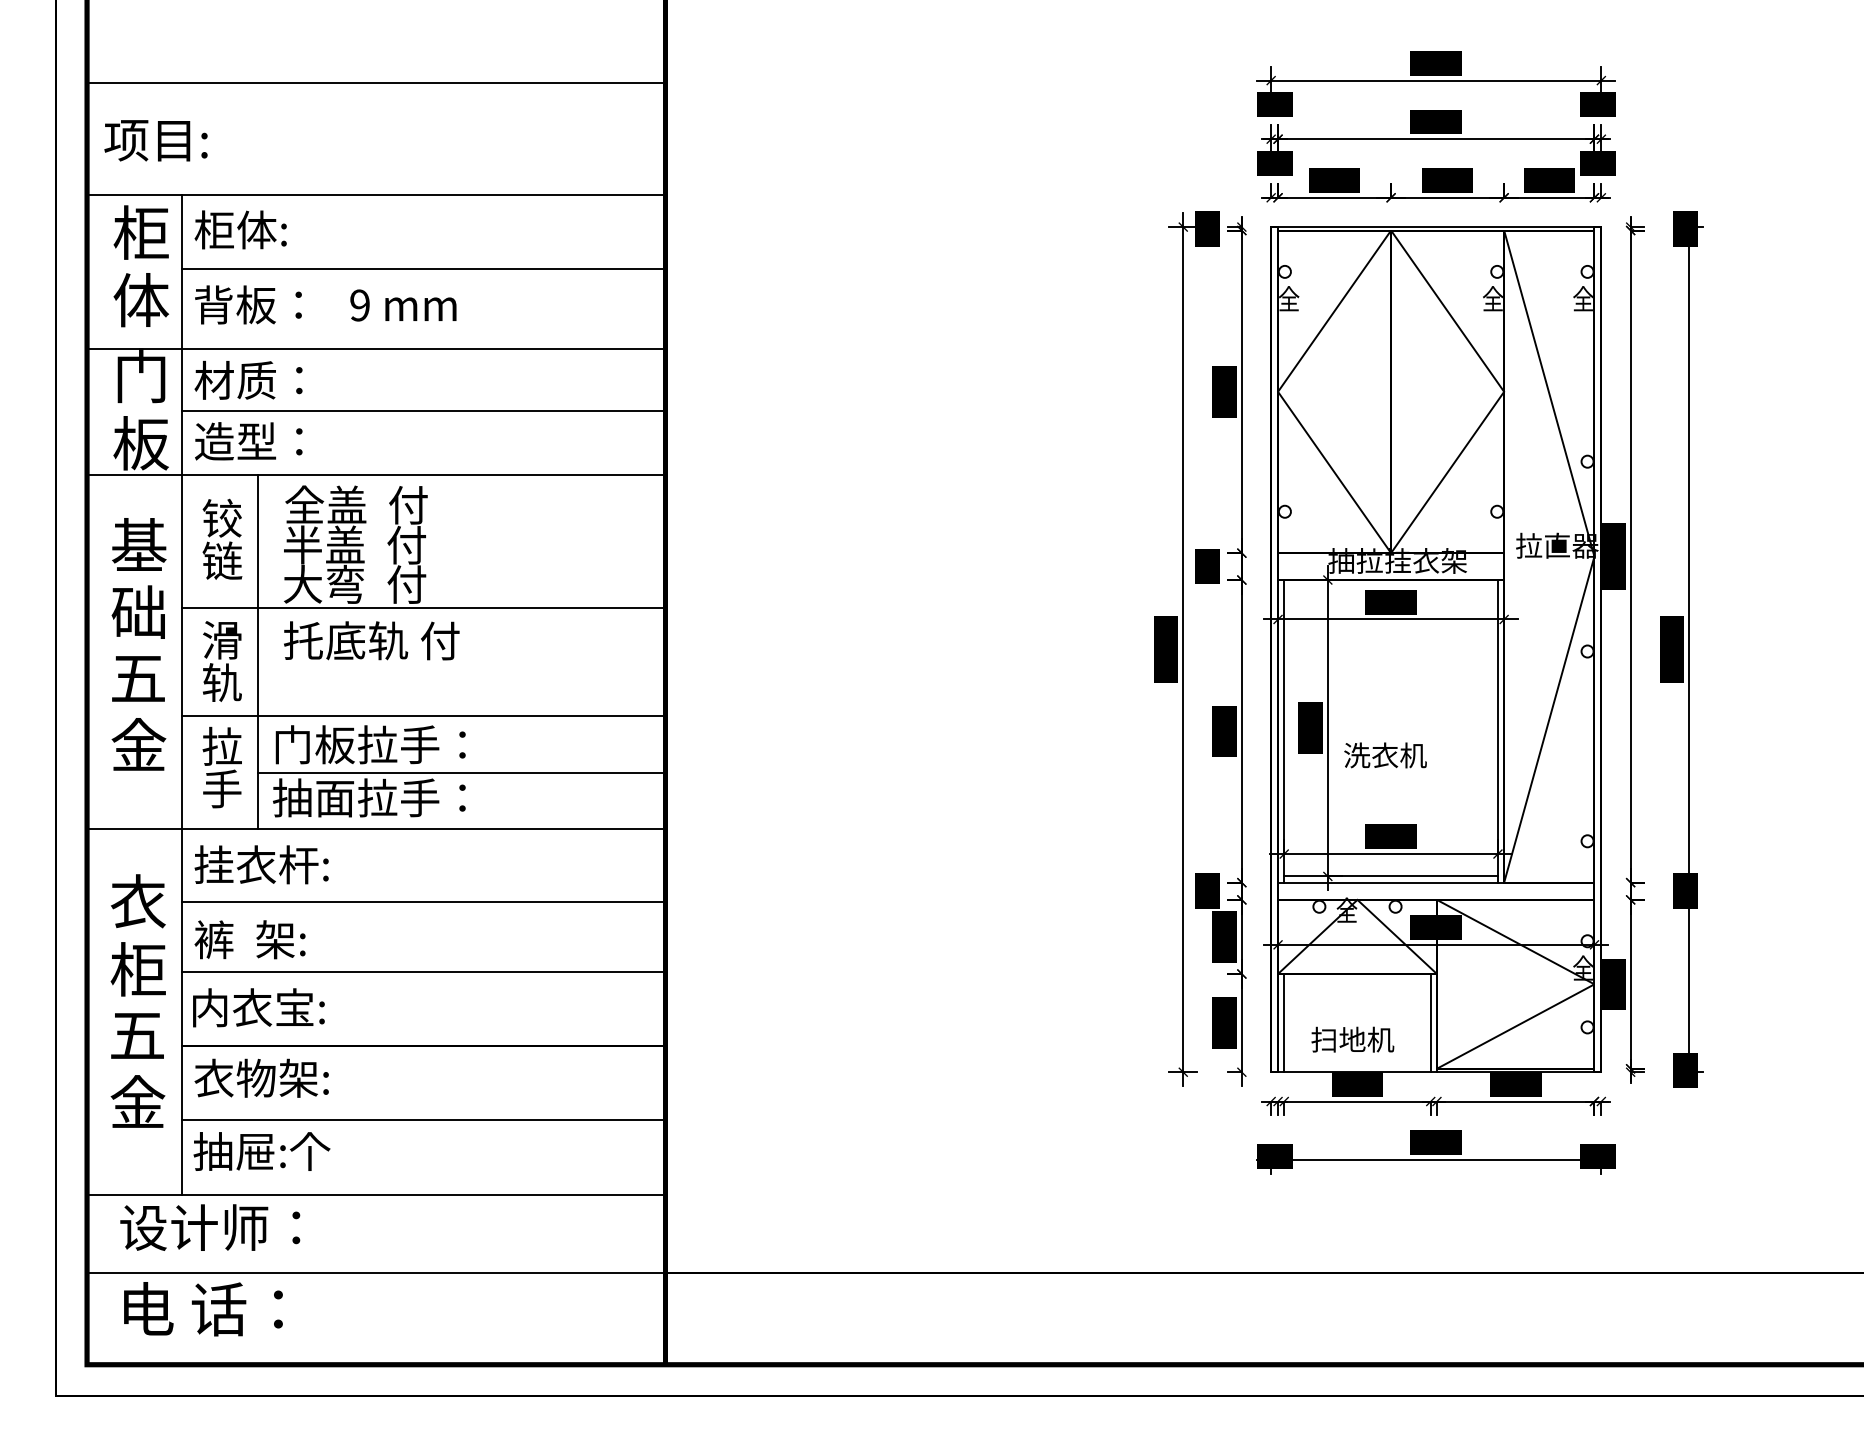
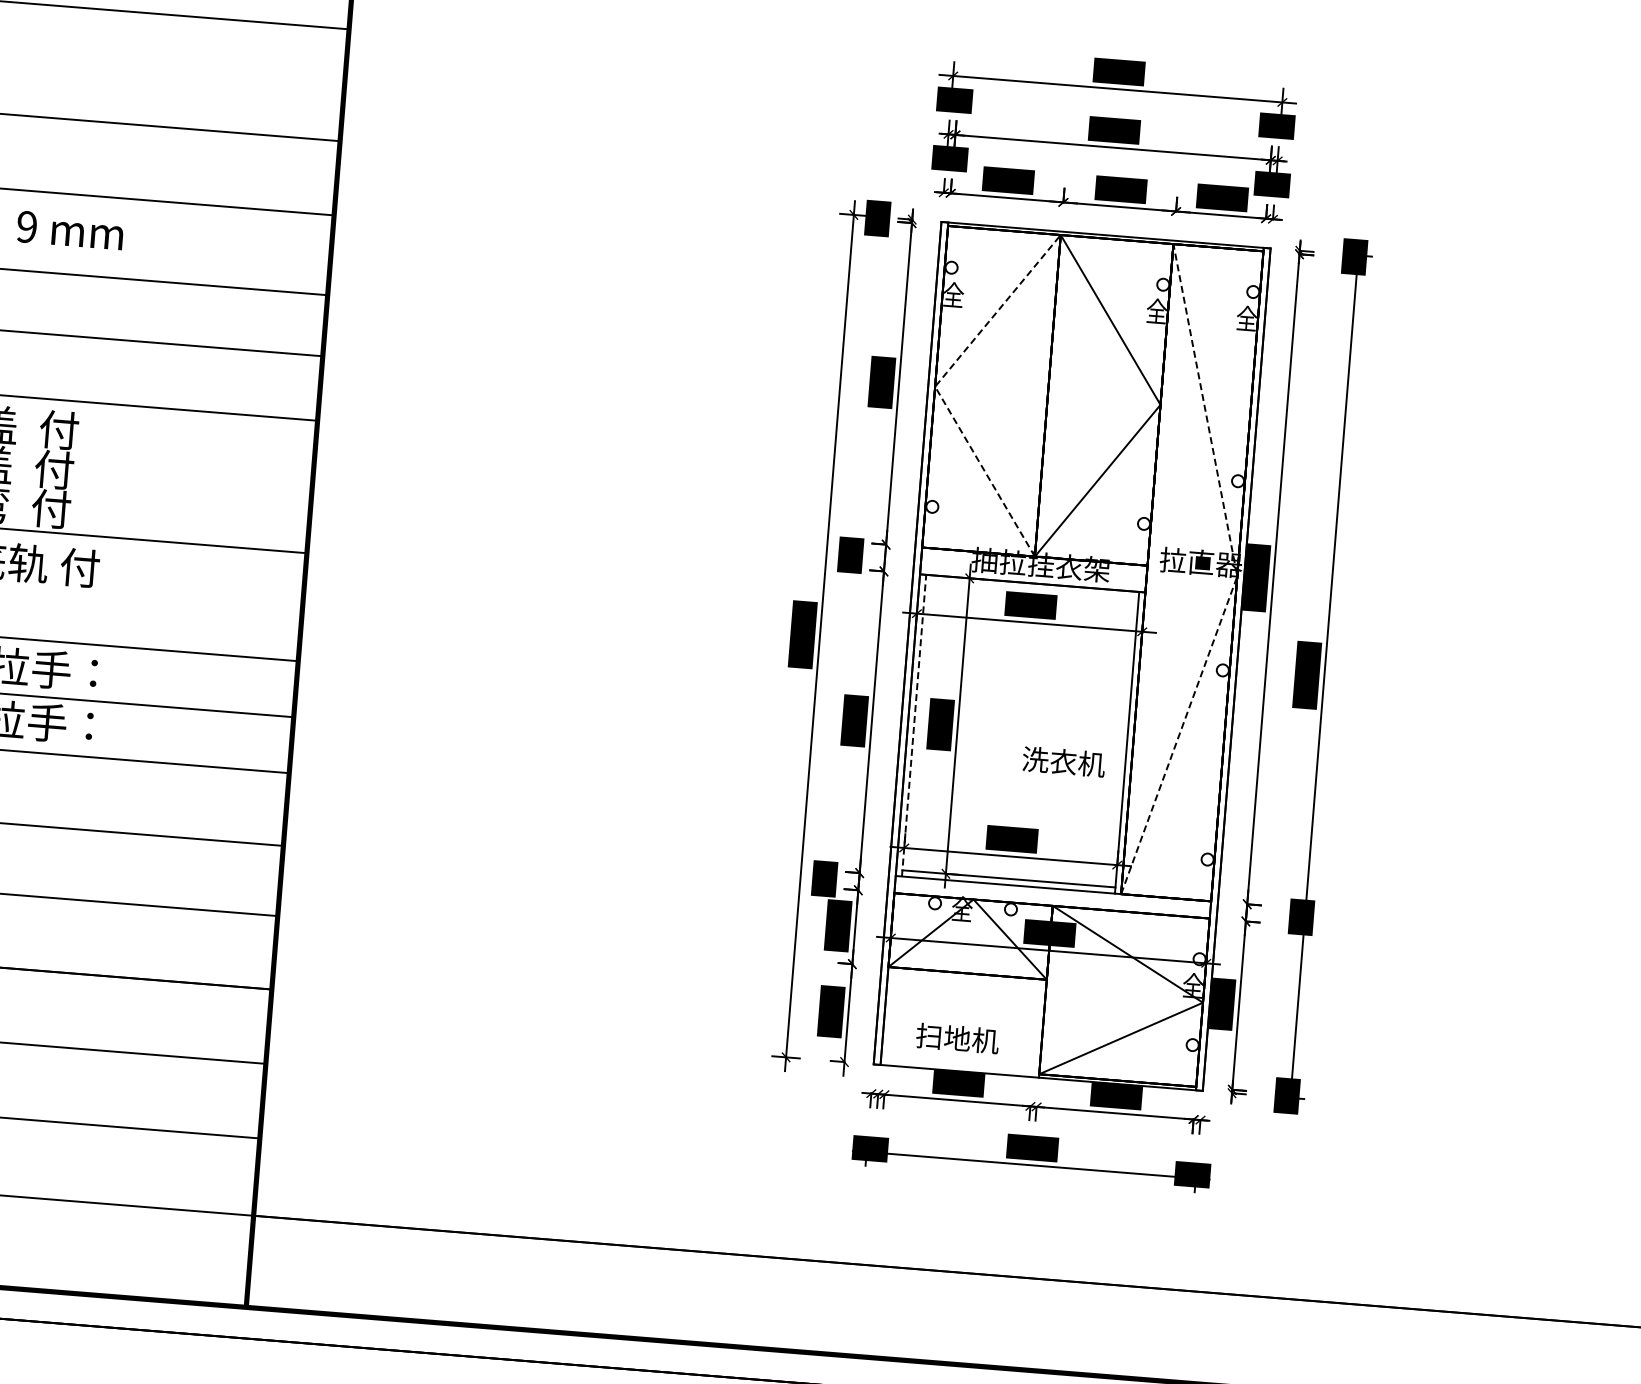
line: (1278, 391) -> (935, 386), solid -> dashed
line: (1594, 556) -> (1237, 576), solid -> dashed
line: (1284, 730) -> (914, 724), solid -> dashed
text: (1385, 755) -> (1063, 761), moved
line: (1284, 1022) -> (890, 1015), removed
line: (1430, 1022) -> (1036, 1027), removed

